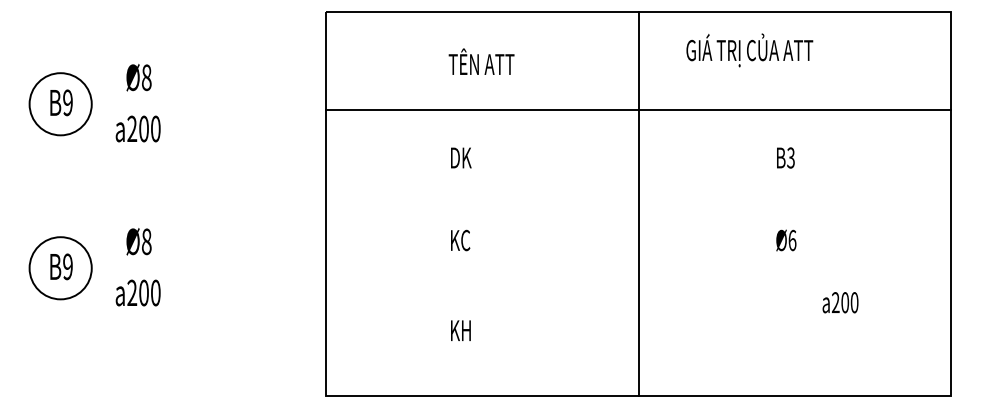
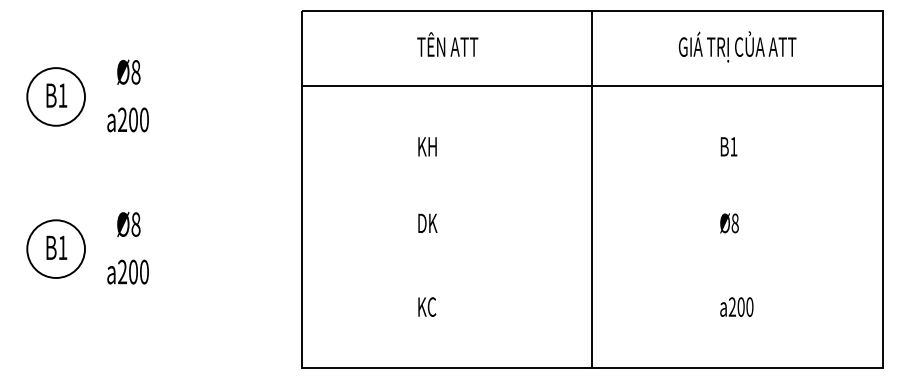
text: (749, 49) -> (737, 46), moved
text: (481, 61) -> (447, 44), moved
text: (67, 102) -> (62, 95), B9 -> B1
line: (638, 109) -> (592, 85), moved
text: (461, 157) -> (428, 146), DK -> KH
text: (790, 157) -> (733, 146), B3 -> B1
text: (461, 240) -> (428, 223), KC -> DK
text: (791, 240) -> (734, 223), Ø6 -> Ø8
text: (67, 266) -> (62, 247), B9 -> B1
text: (840, 302) -> (736, 306), moved
text: (465, 330) -> (431, 306), KH -> KC

